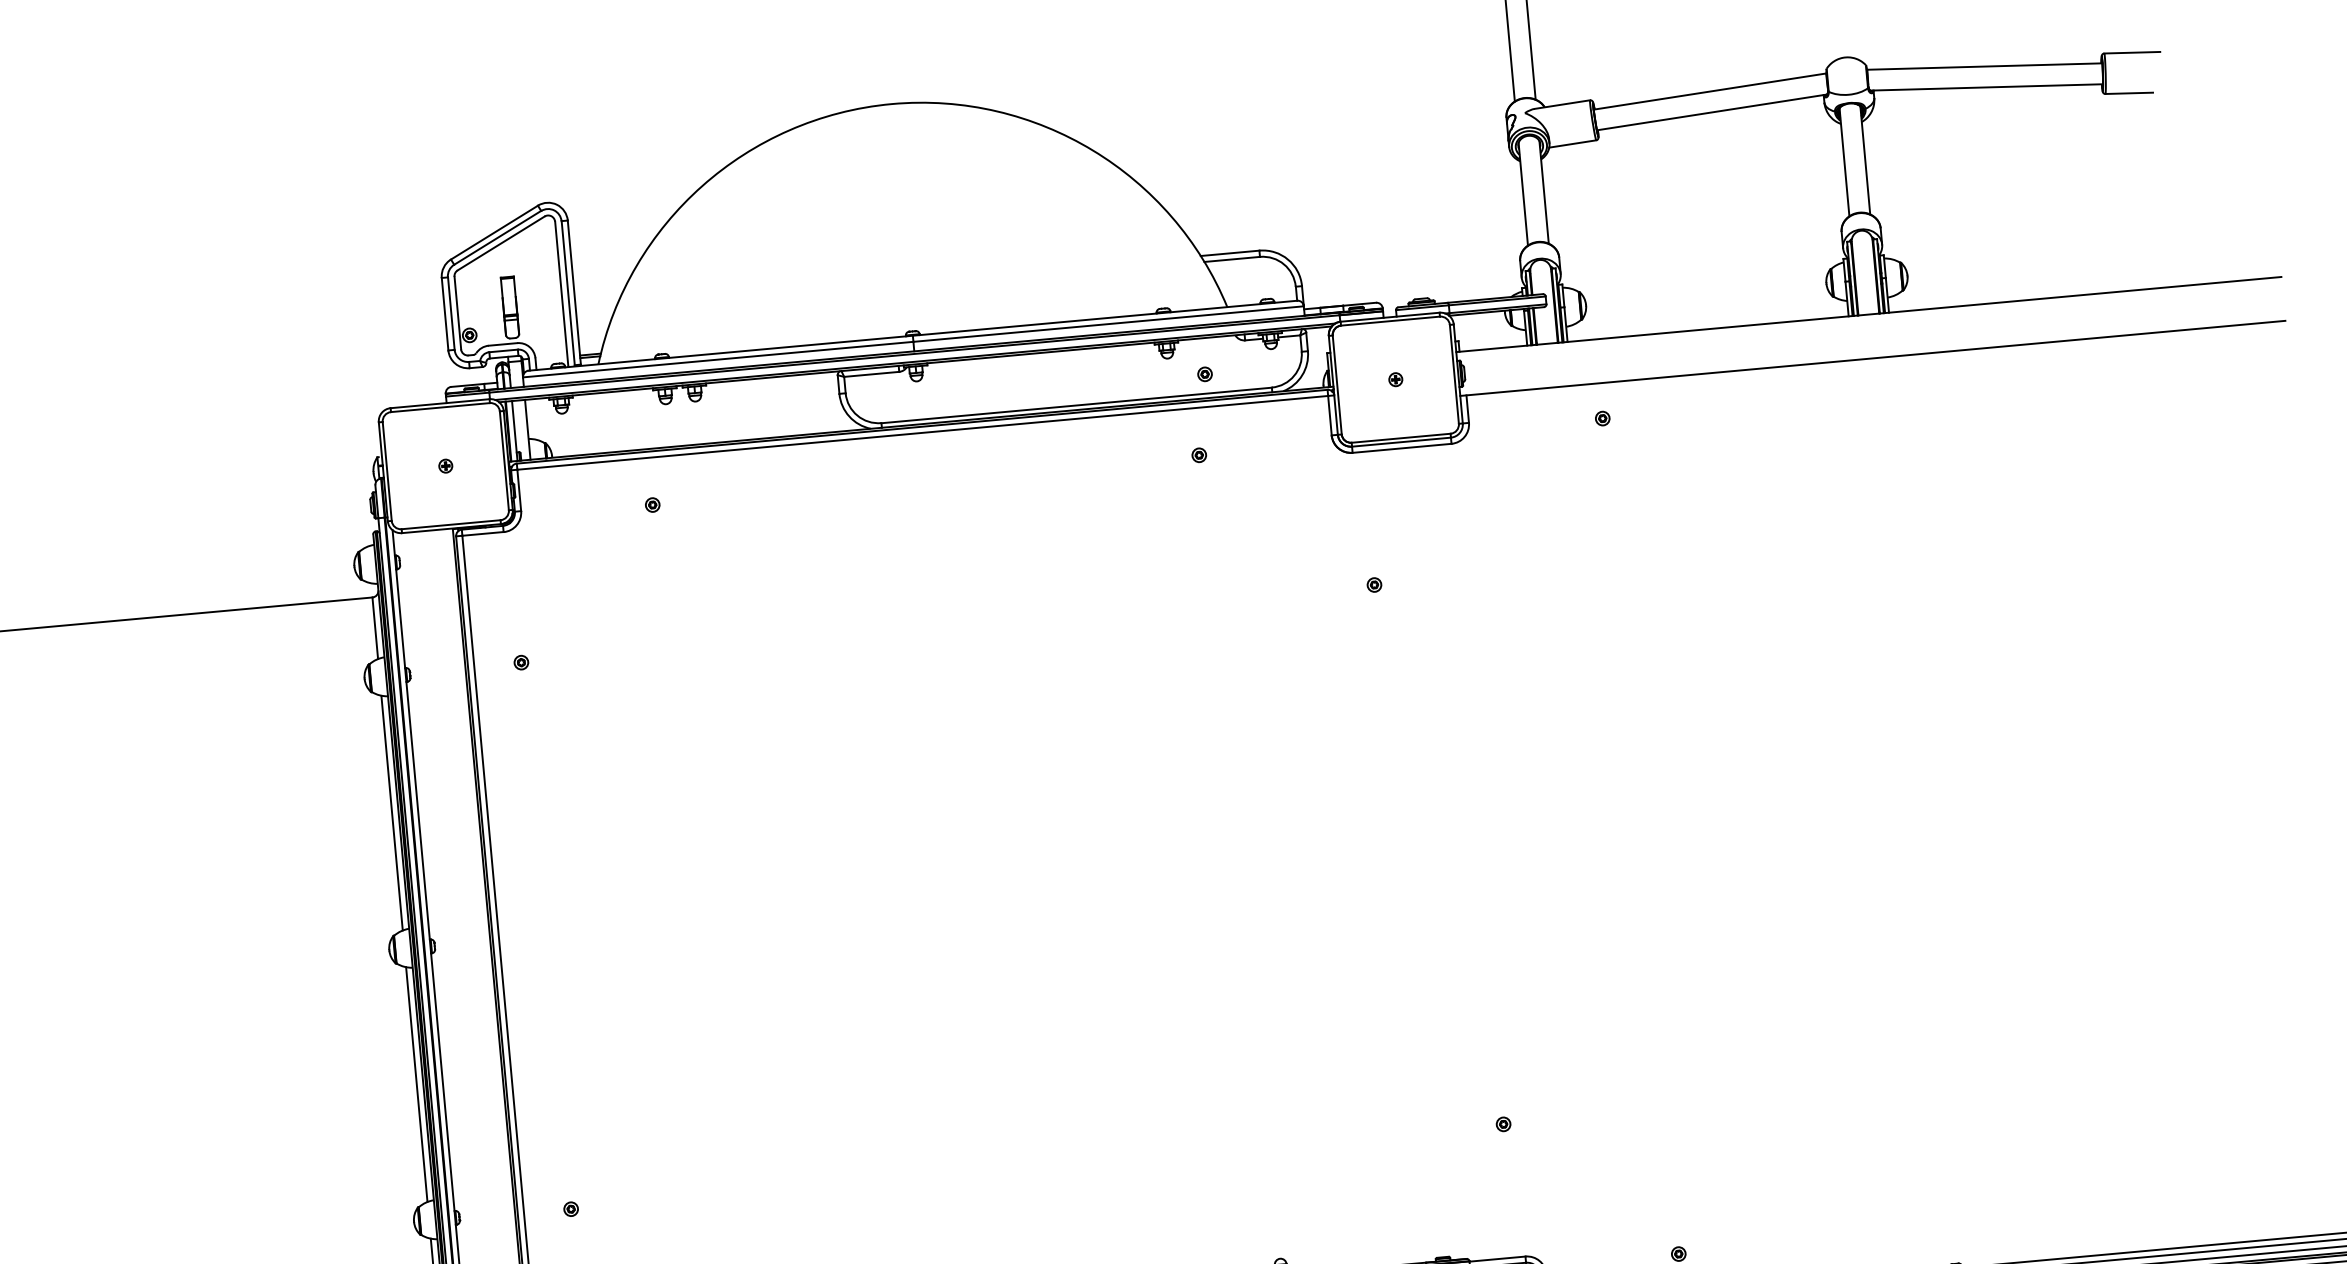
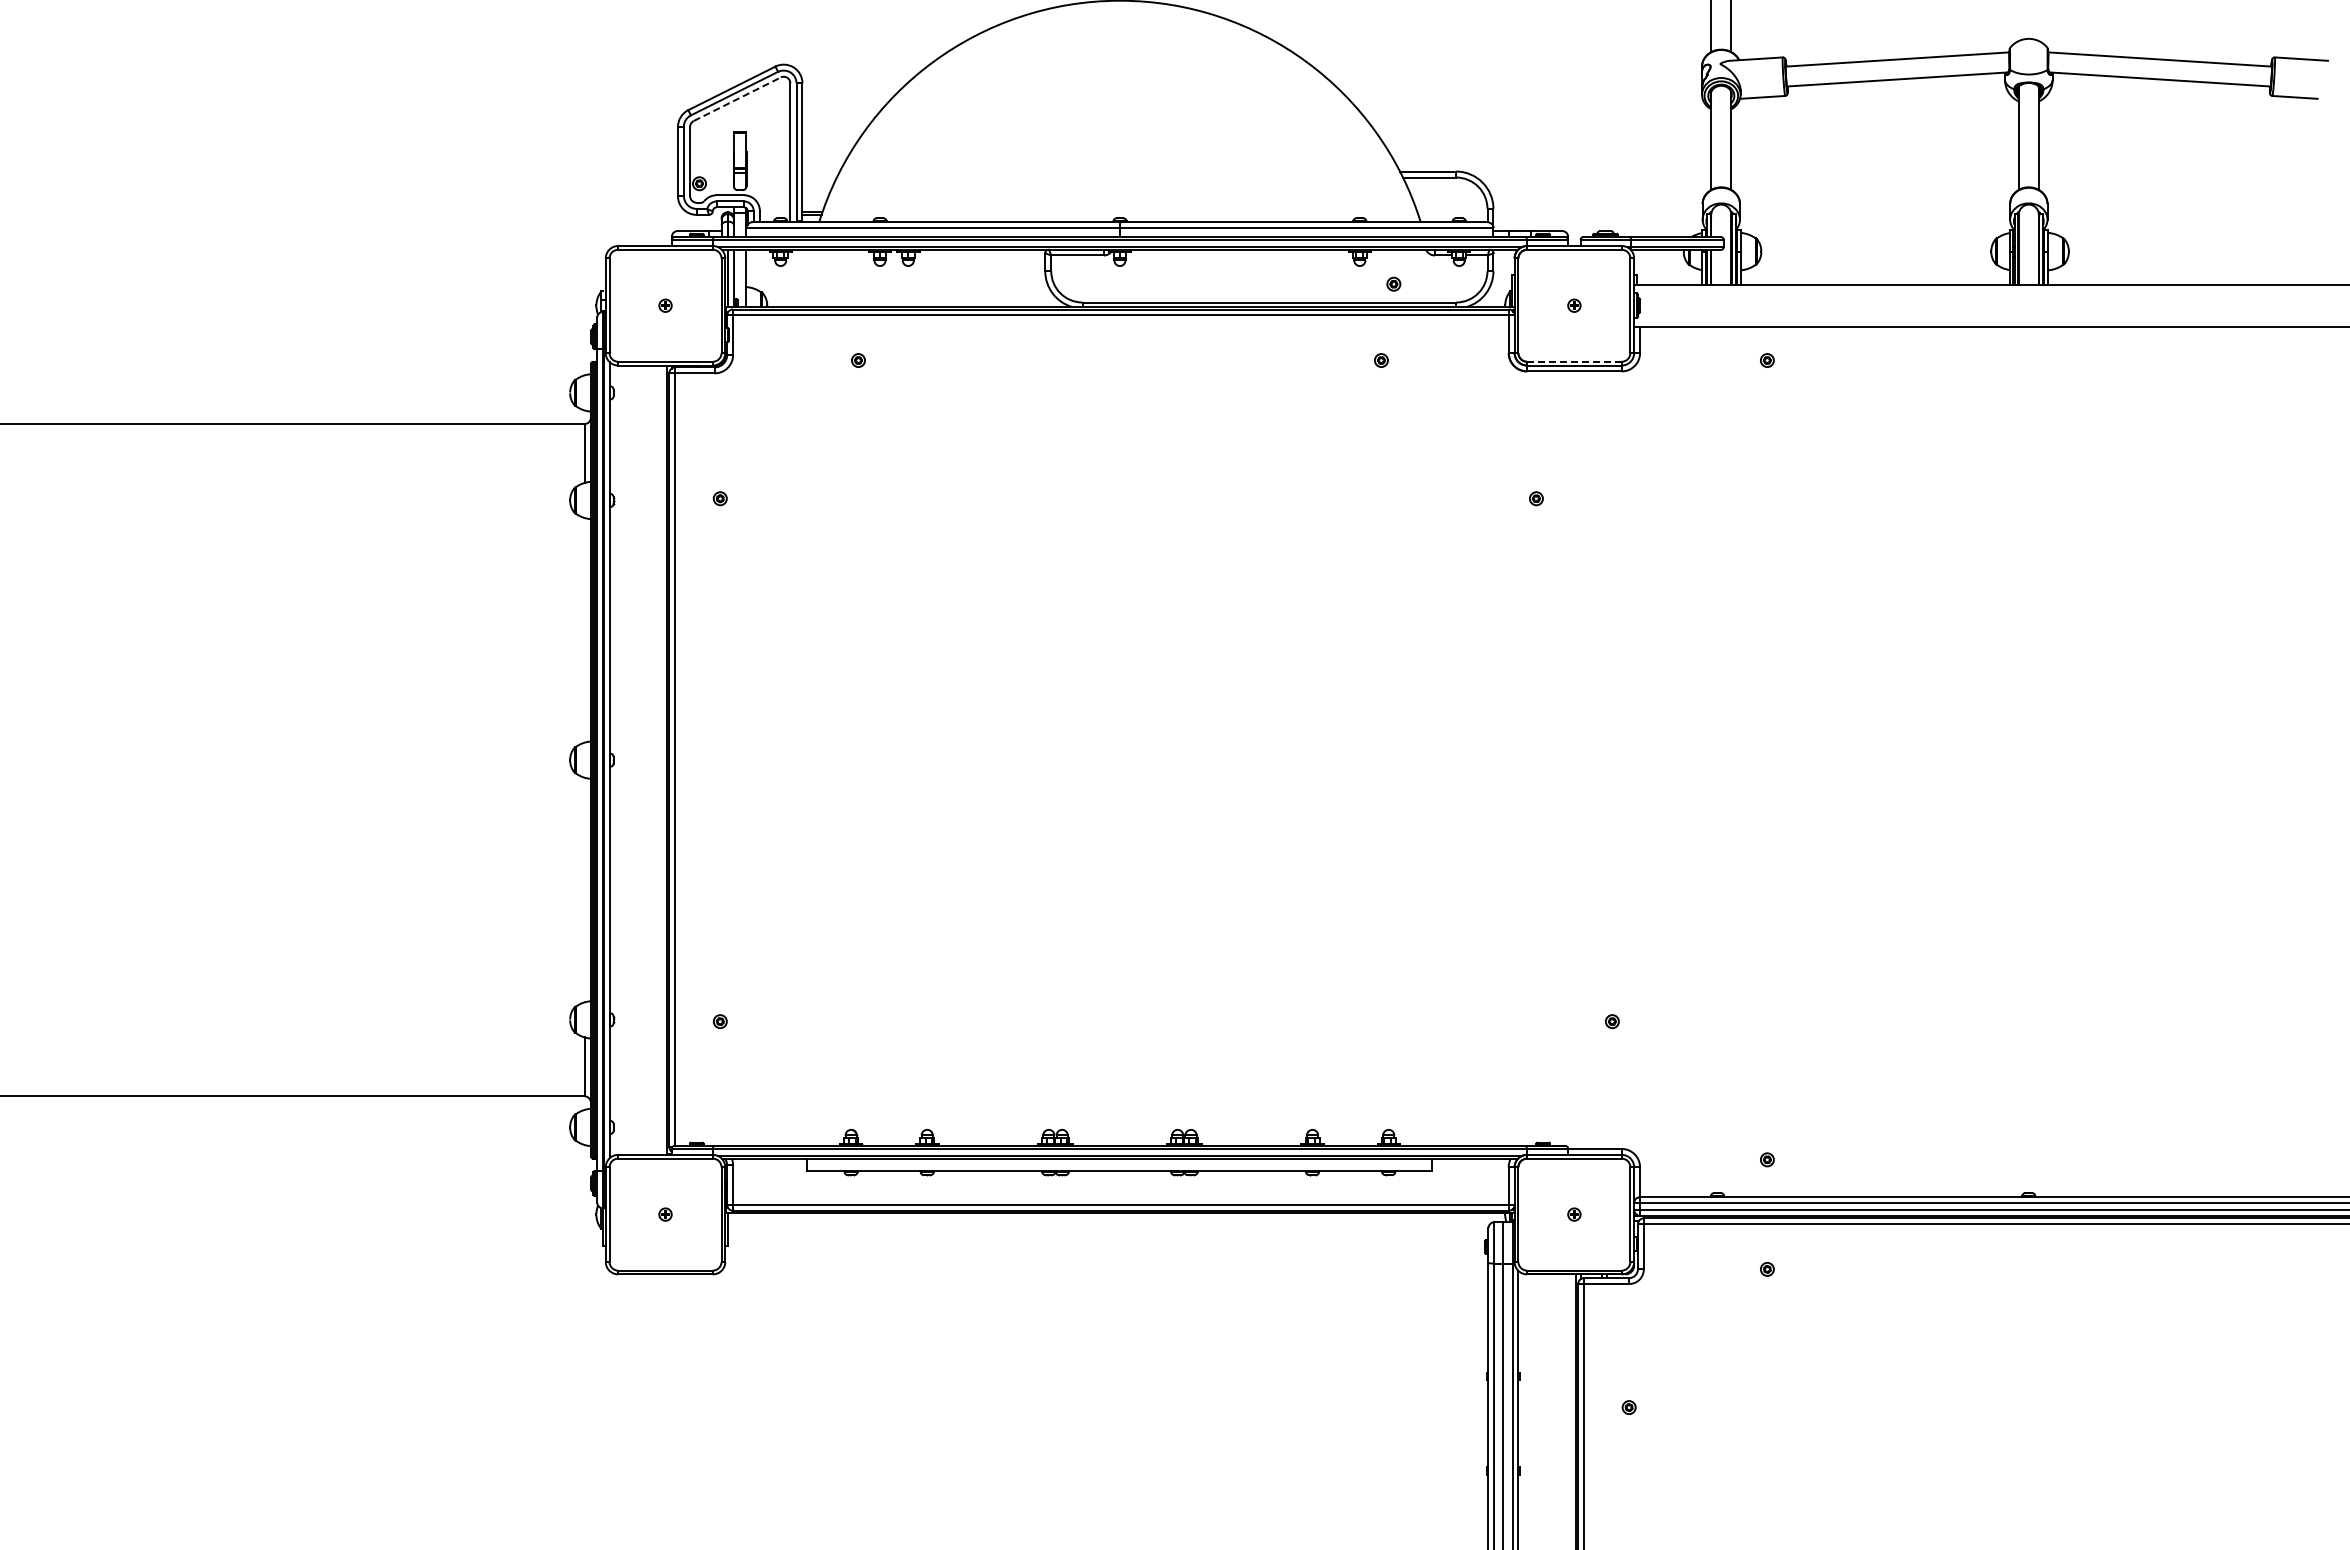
line: (501, 243) -> (737, 99), solid -> dashed
line: (1400, 438) -> (1573, 361), solid -> dashed
line: (391, 813) -> (584, 630), removed
line: (416, 1084) -> (584, 889), removed

